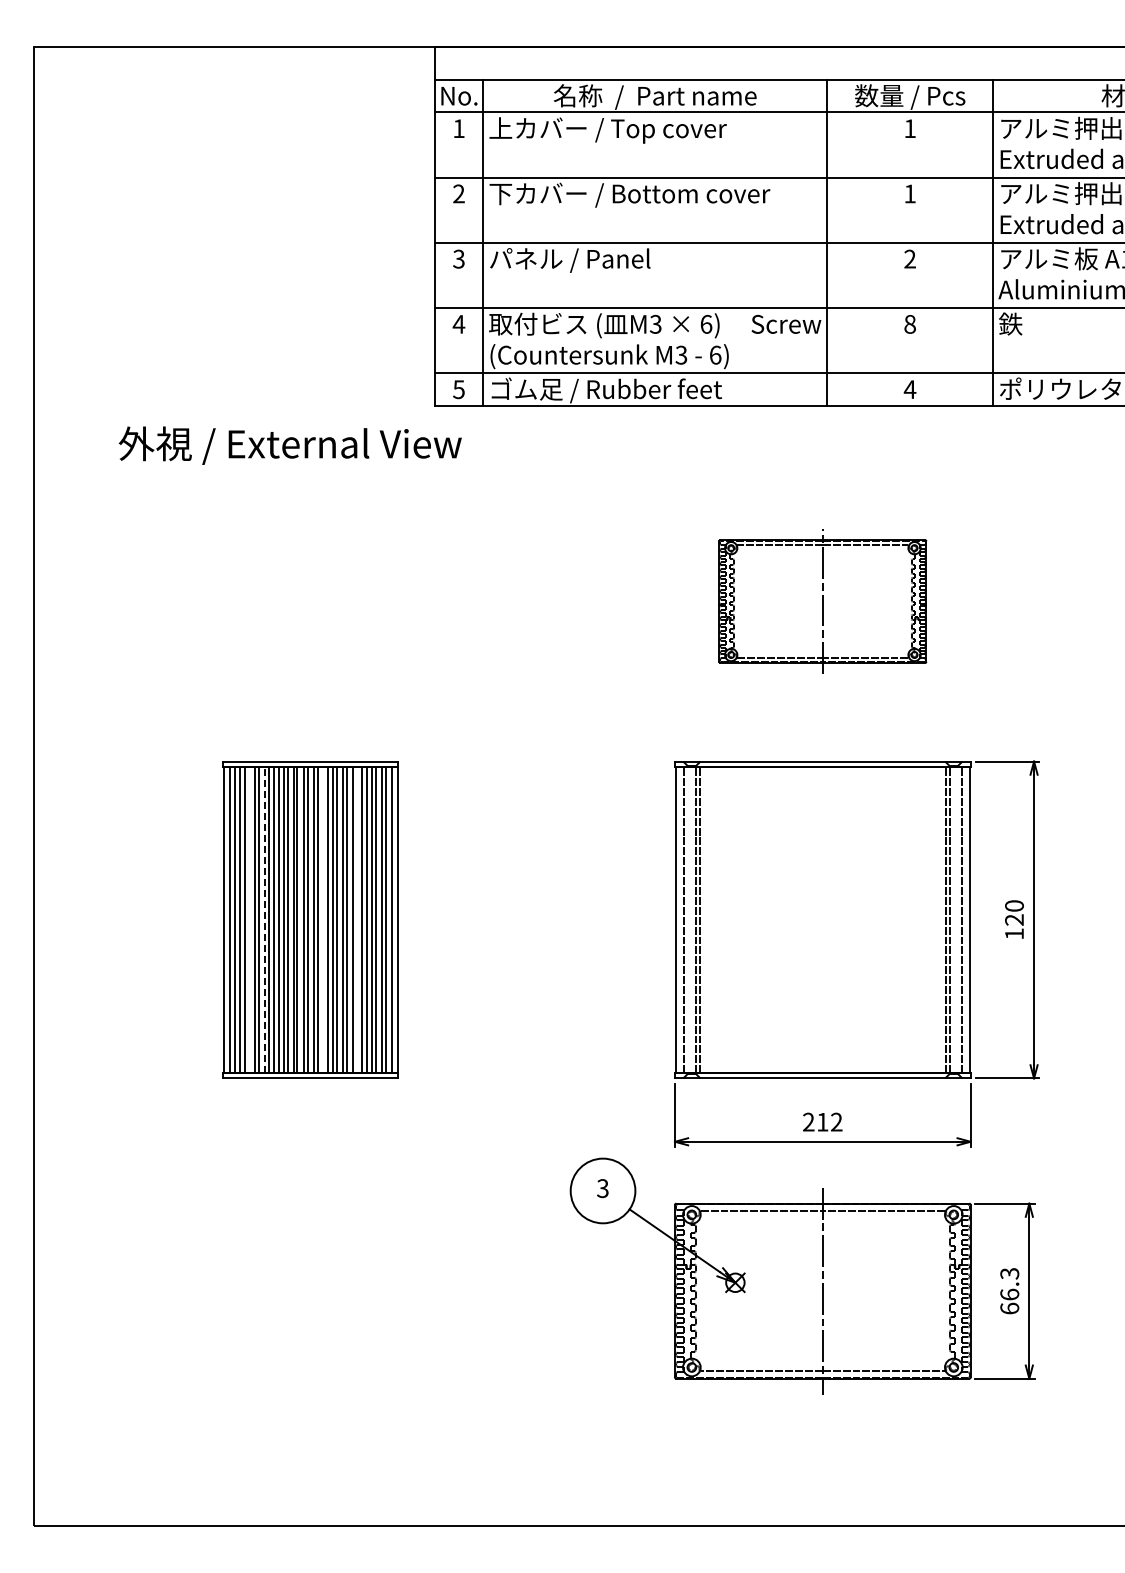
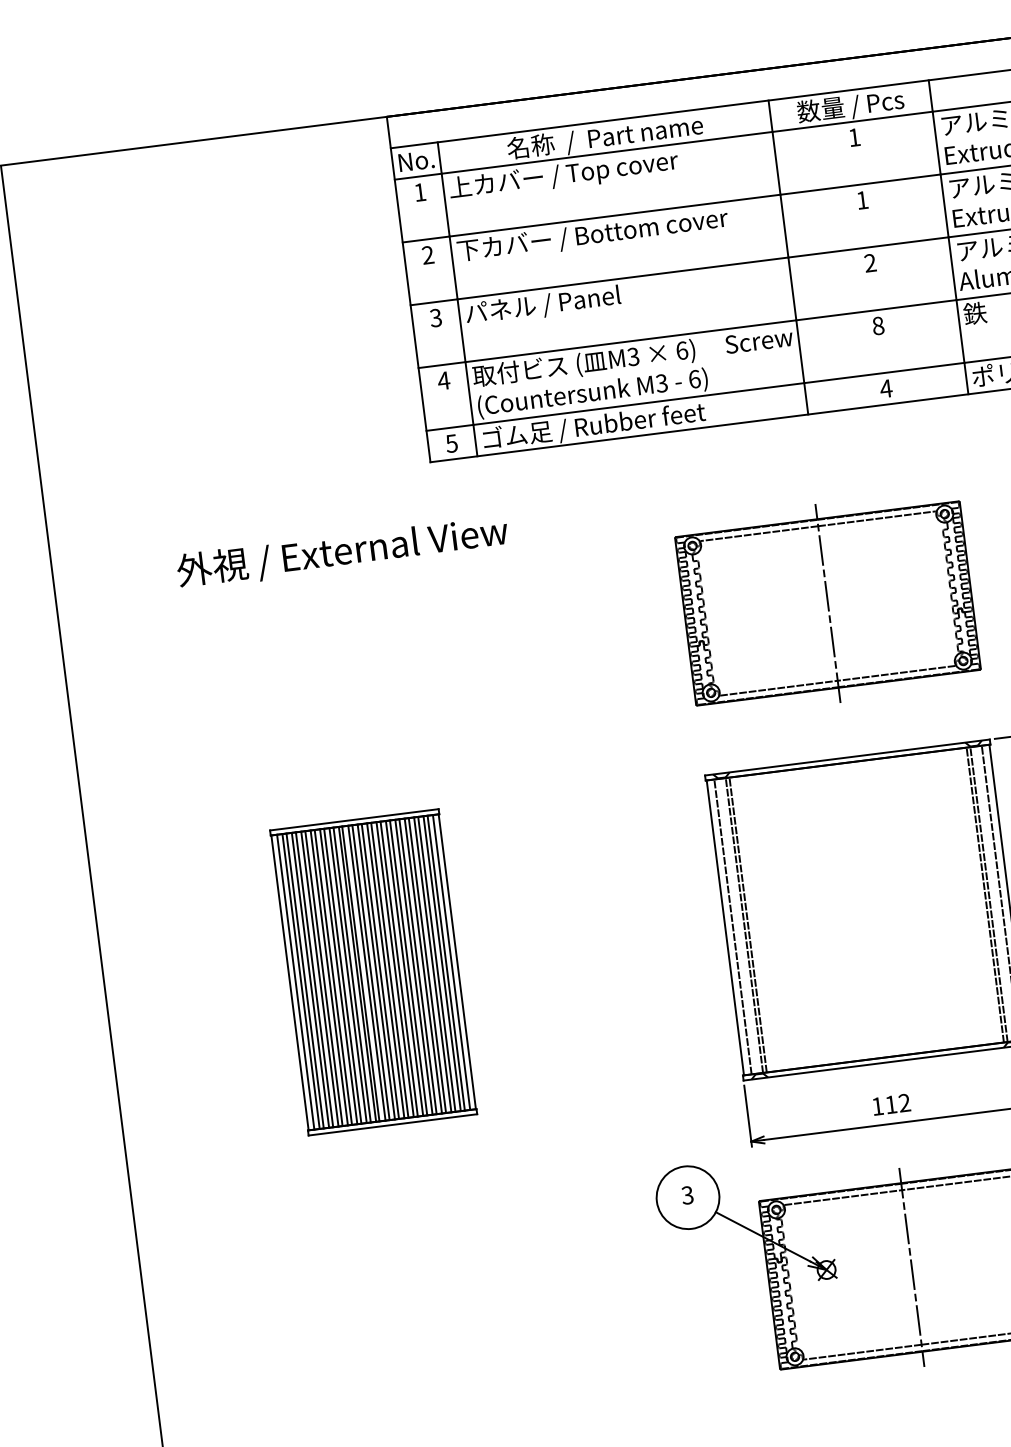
text: (289, 445) -> (341, 552), moved
part: (822, 601) -> (827, 603), size x1.43
line: (249, 919) -> (314, 979), added
line: (264, 919) -> (329, 977), dashed -> solid
line: (323, 919) -> (385, 970), added
line: (356, 919) -> (417, 966), added
text: (808, 1121) -> (877, 1105), 212 -> 112

